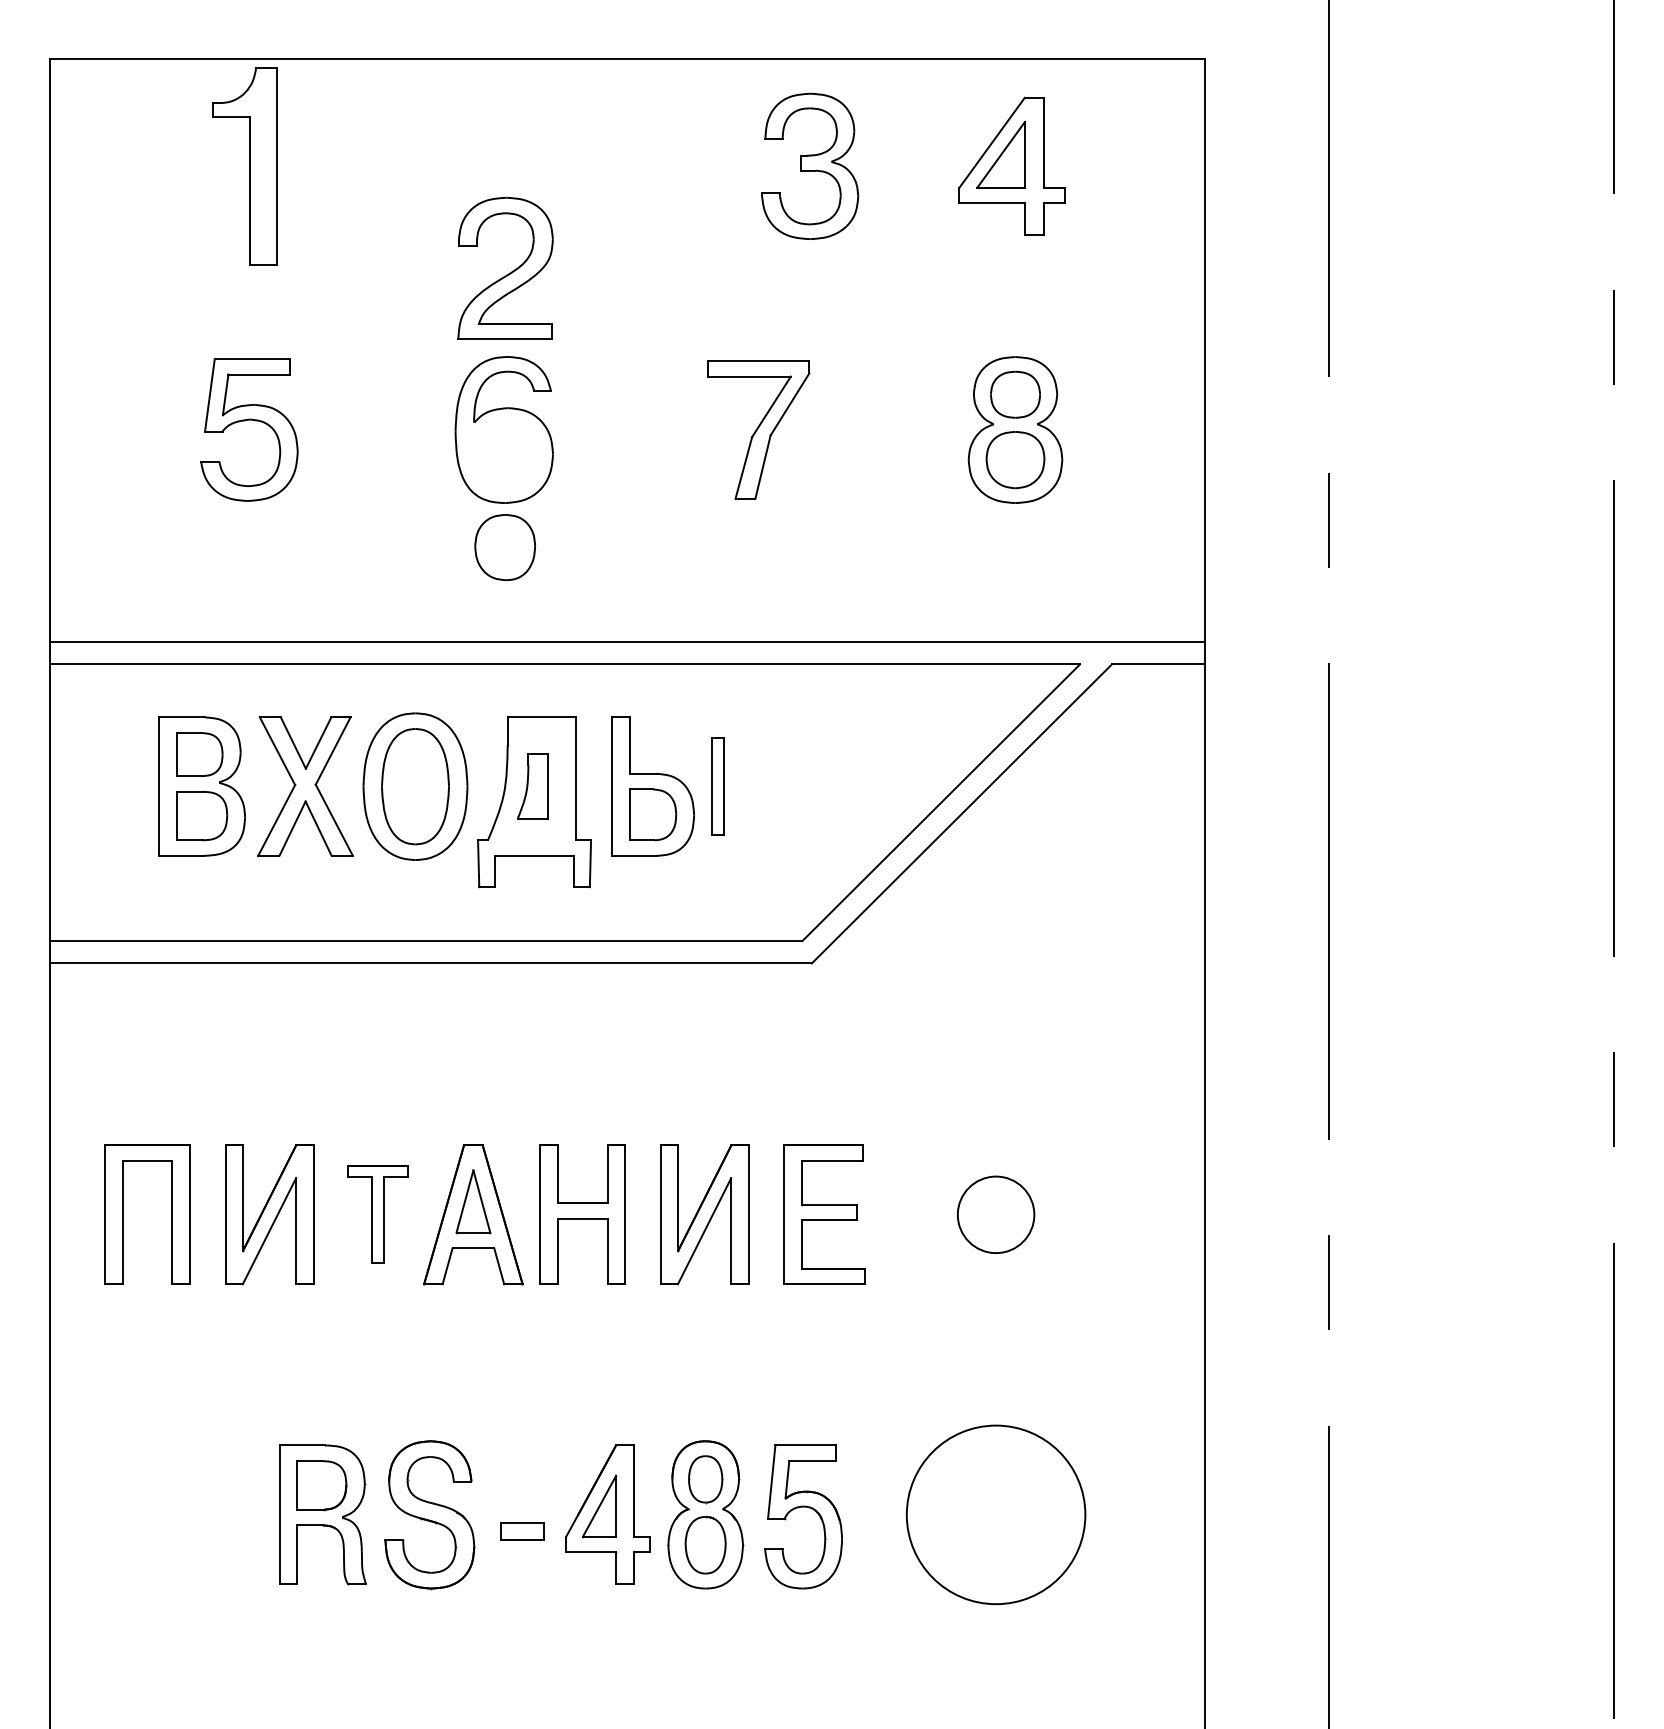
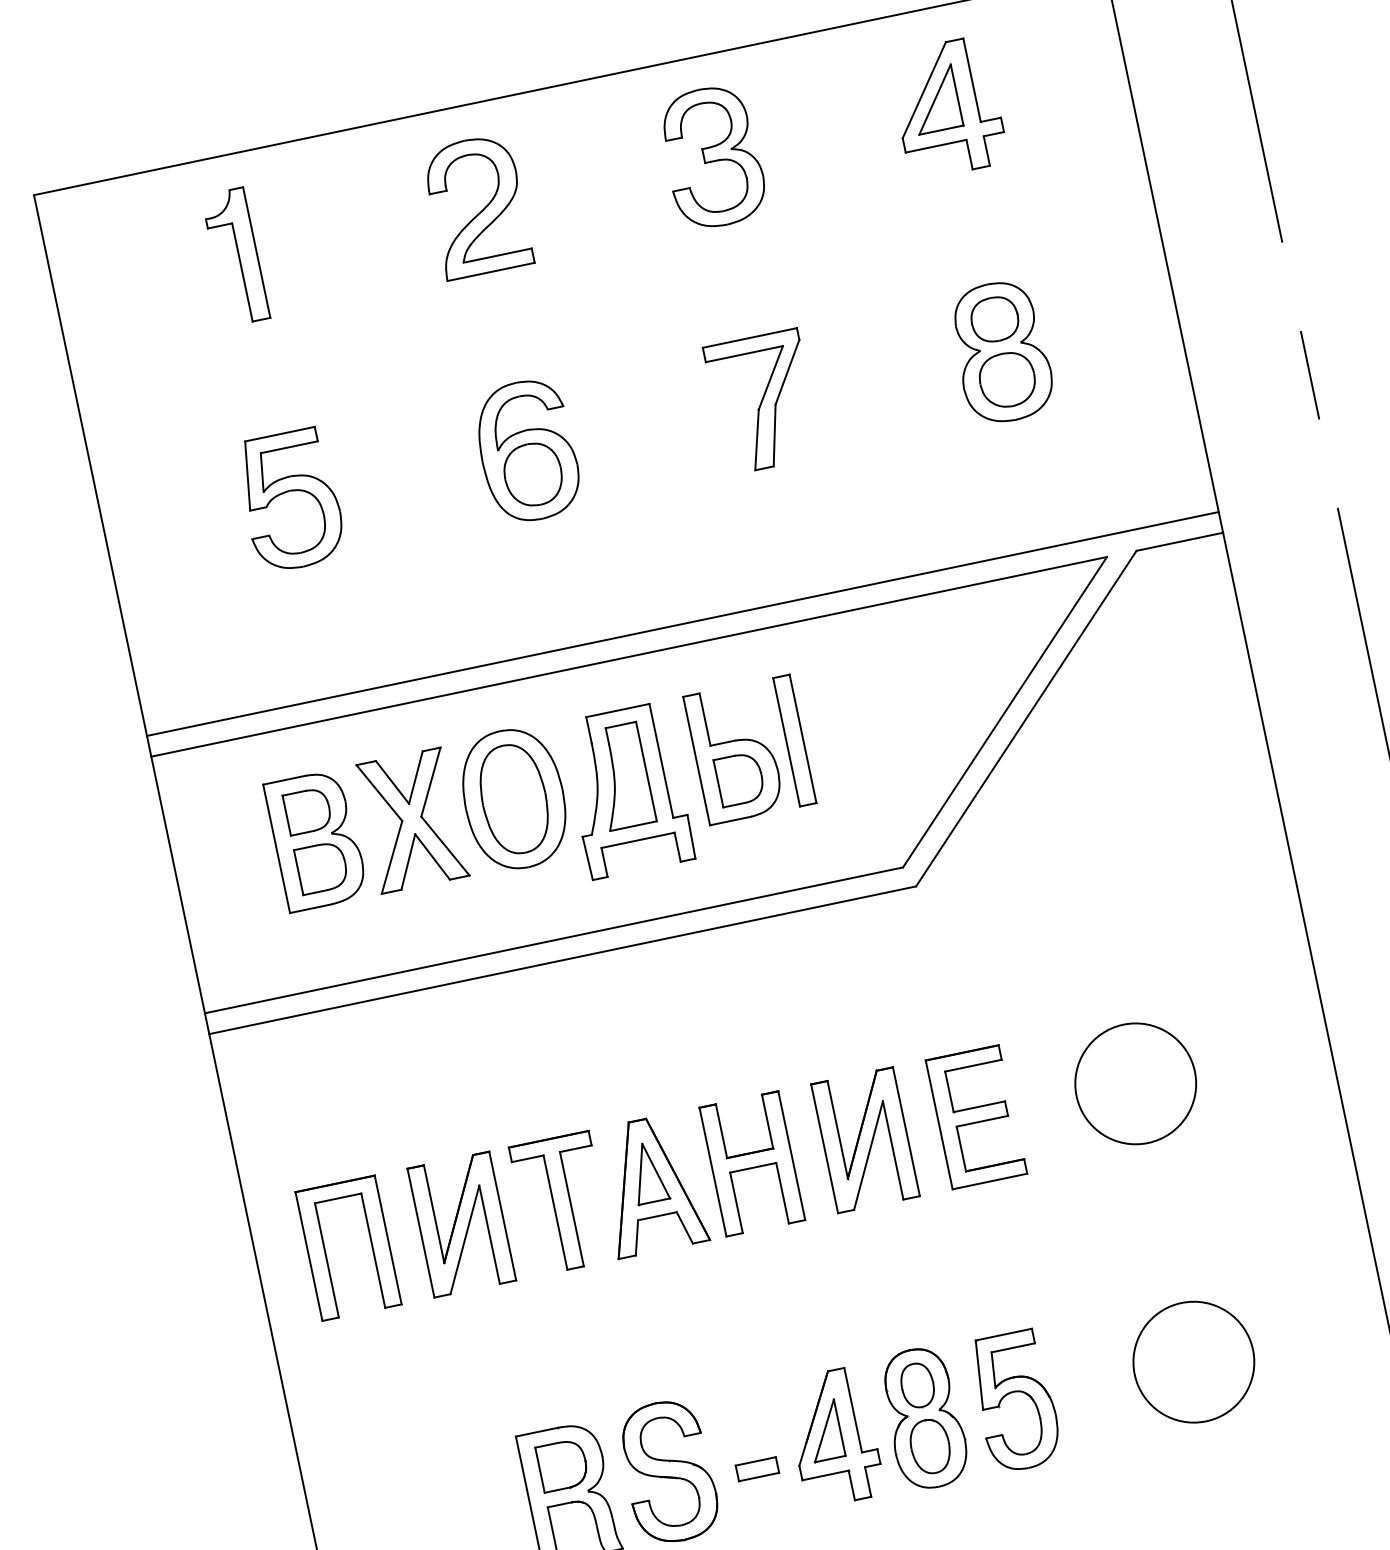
part: (810, 165) -> (712, 156), moved
part: (244, 166) -> (235, 257), size x0.71
part: (509, 272) -> (482, 209), moved
part: (504, 547) -> (532, 474), moved
part: (532, 786) -> (622, 776), size x1.67
part: (717, 786) -> (794, 740), size x1.43
part: (377, 1214) -> (561, 1203), size x1.43
circle: (995, 1214) -> (1135, 1083), size x1.67
circle: (995, 1514) -> (1193, 1361), size x0.71

